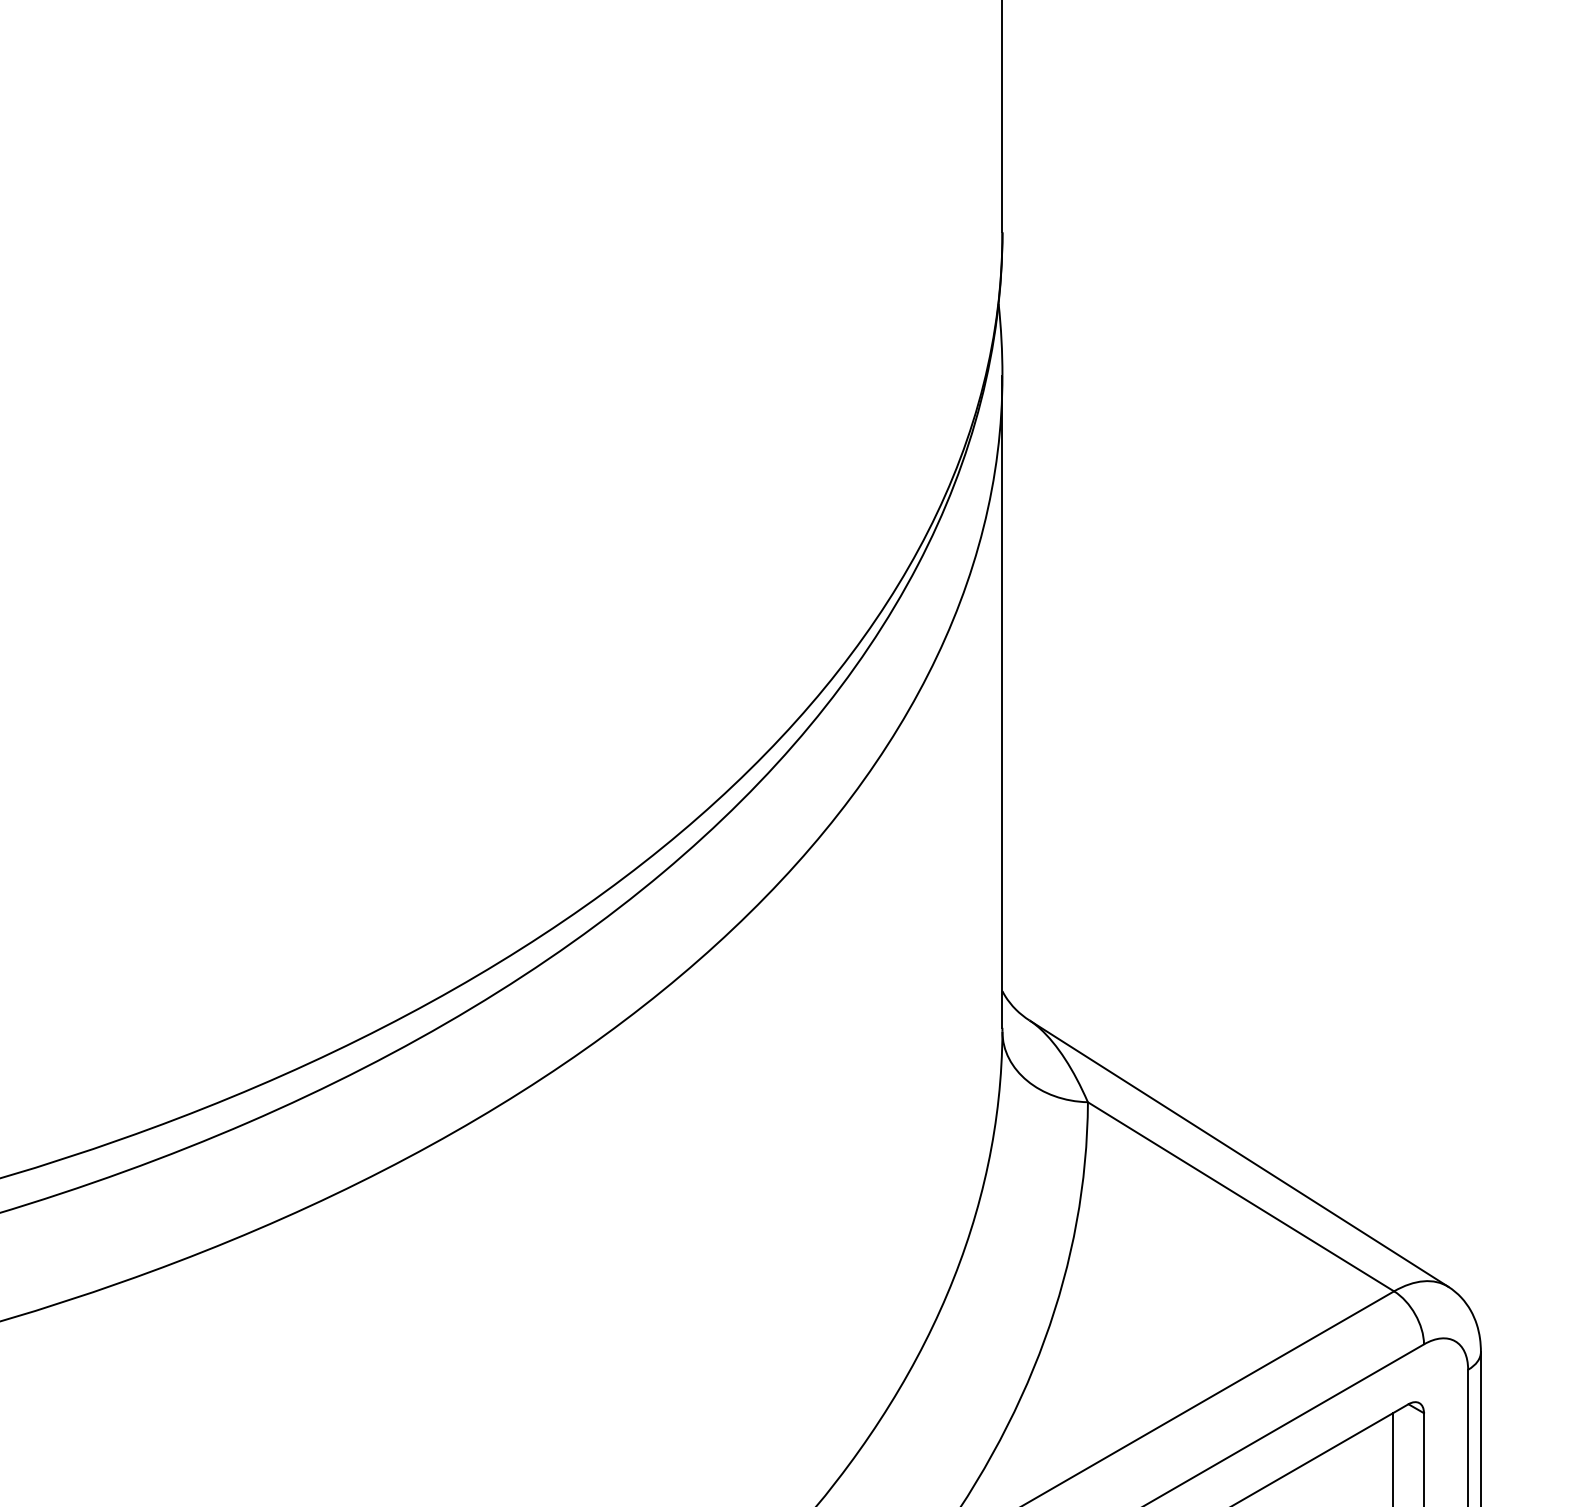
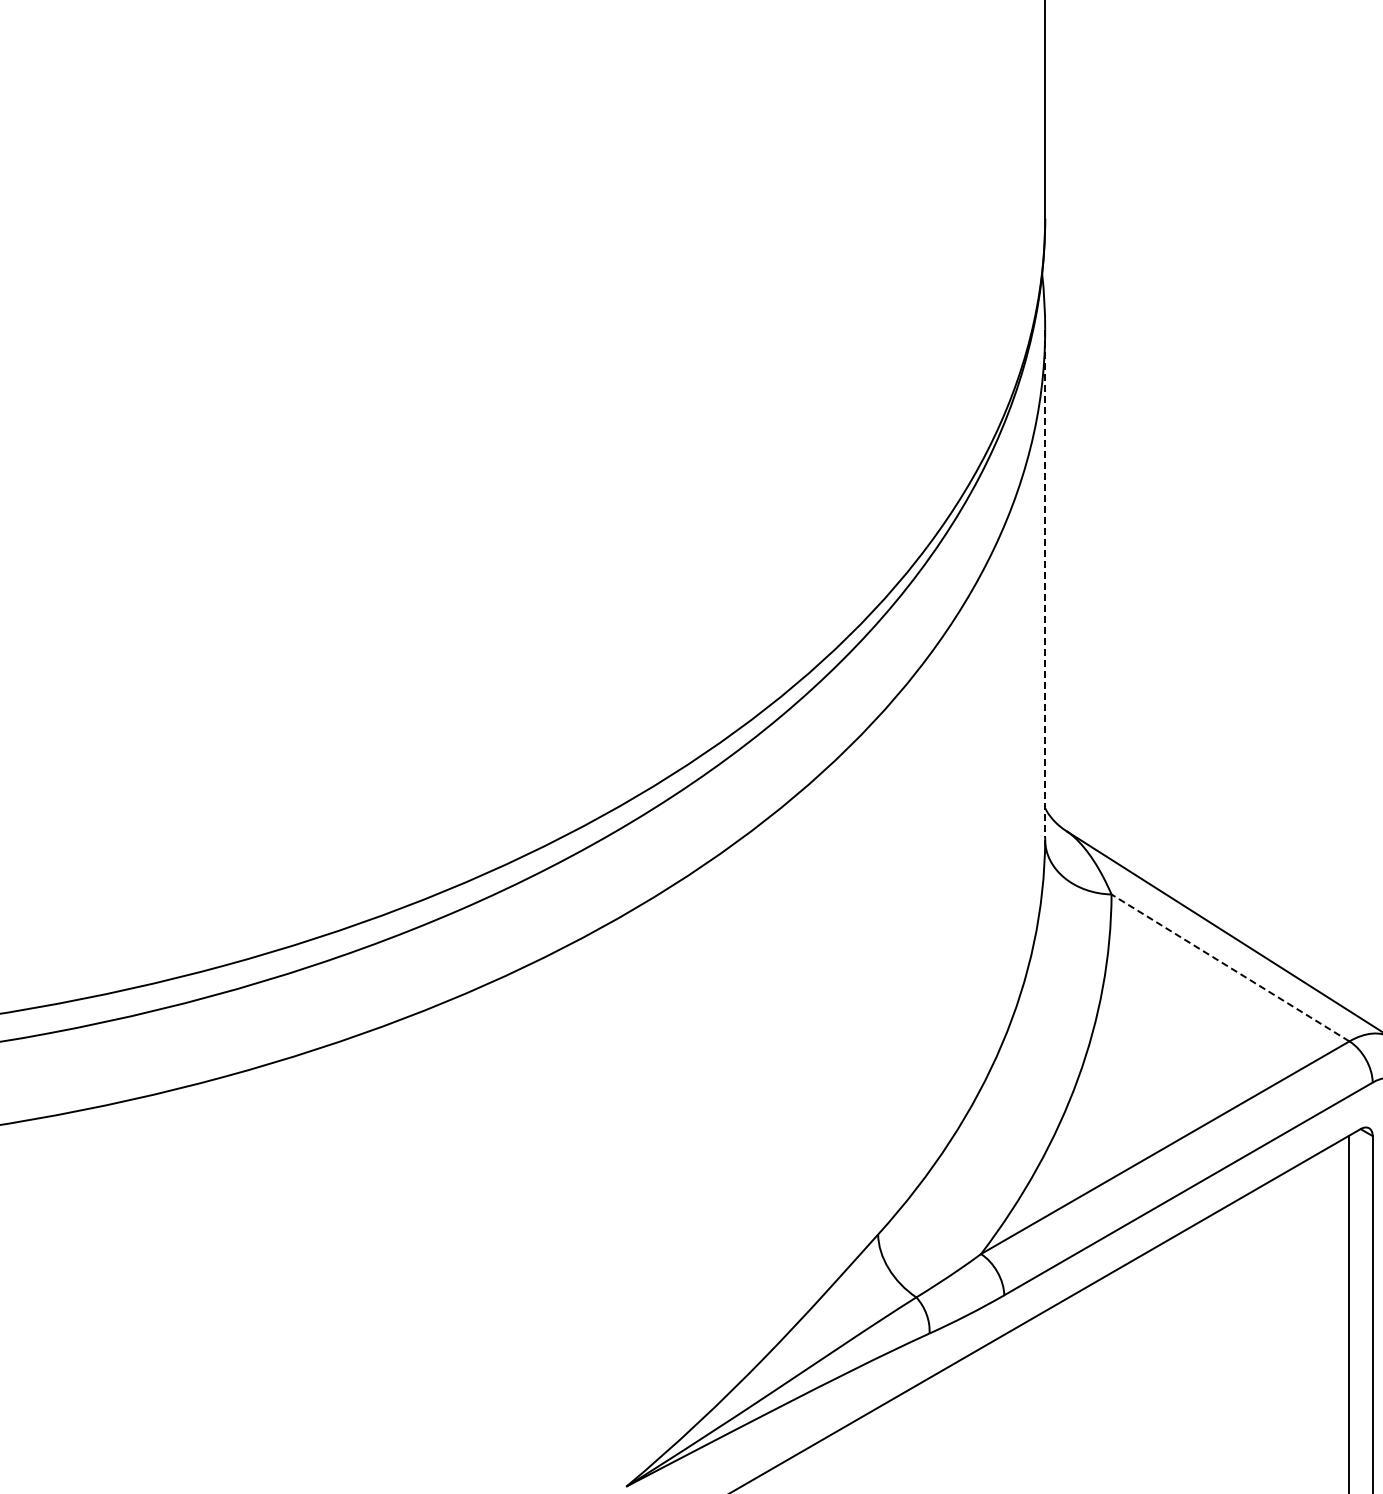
line: (1002, 701) -> (1045, 583), solid -> dashed
line: (1240, 1196) -> (1230, 967), solid -> dashed

